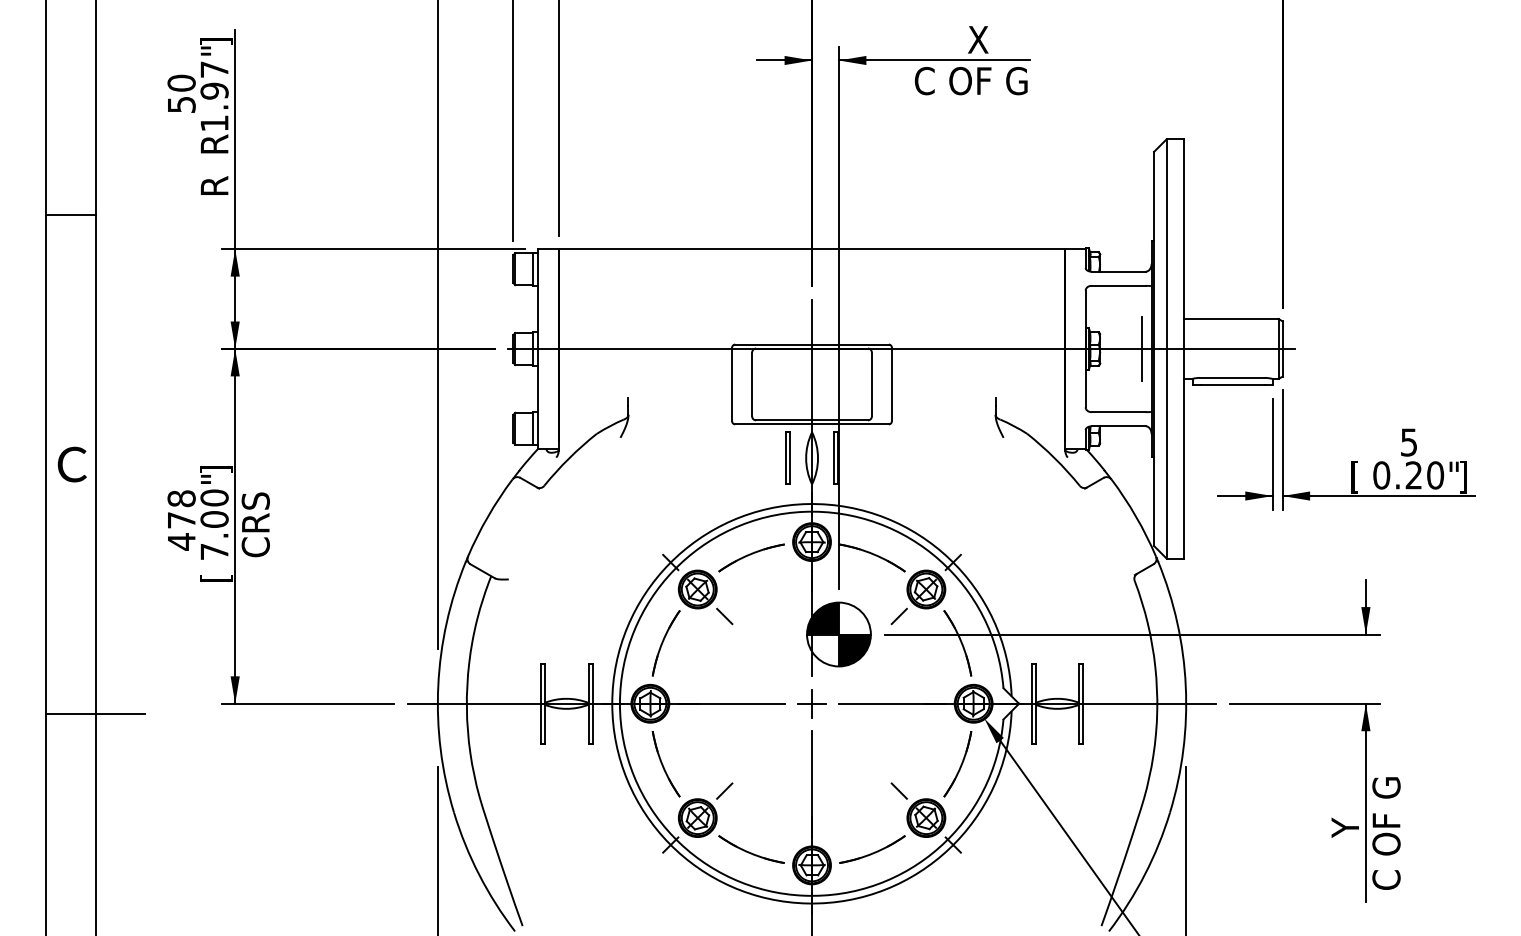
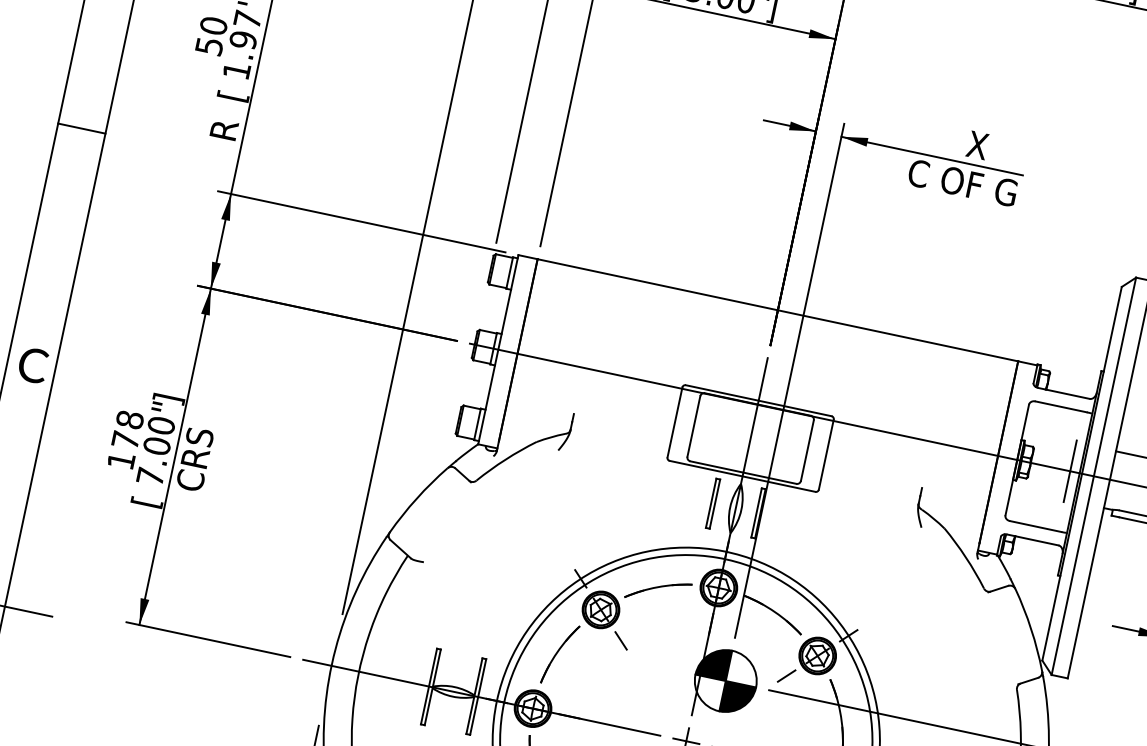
text: (216, 143) -> (234, 90), R -> [
text: (181, 541) -> (121, 460), 478 -> 178

